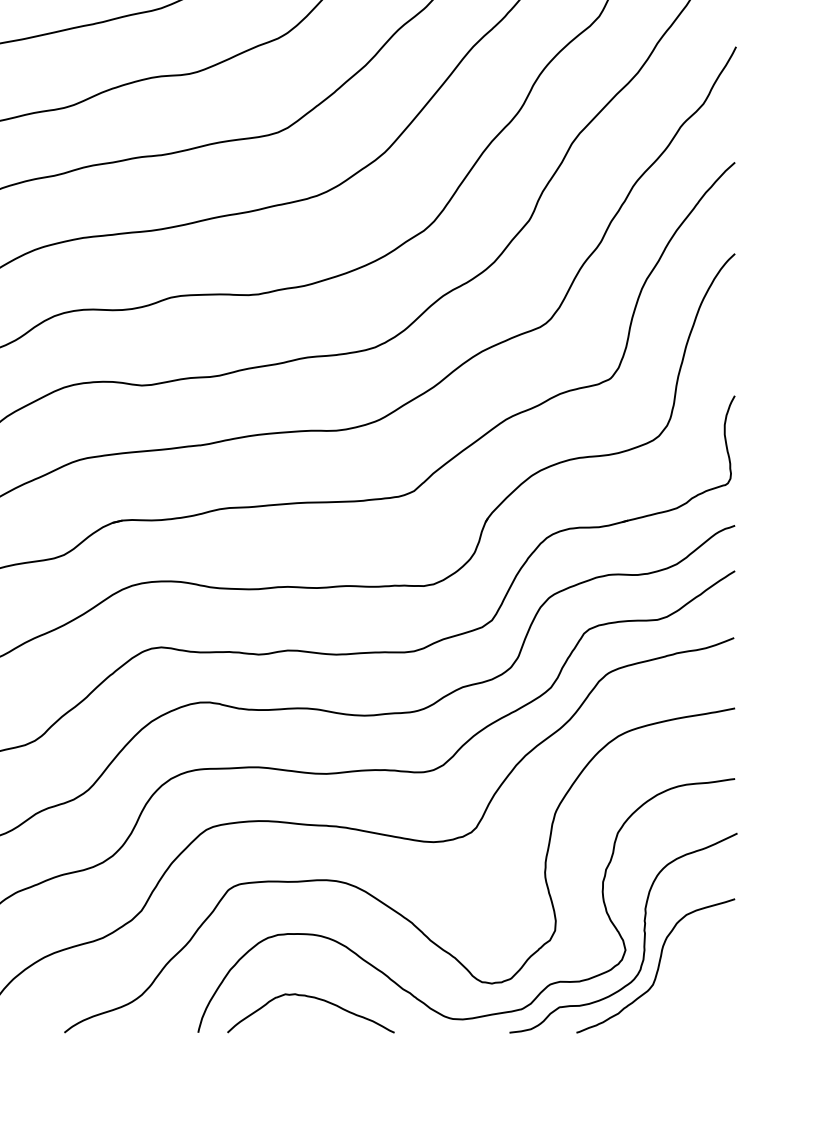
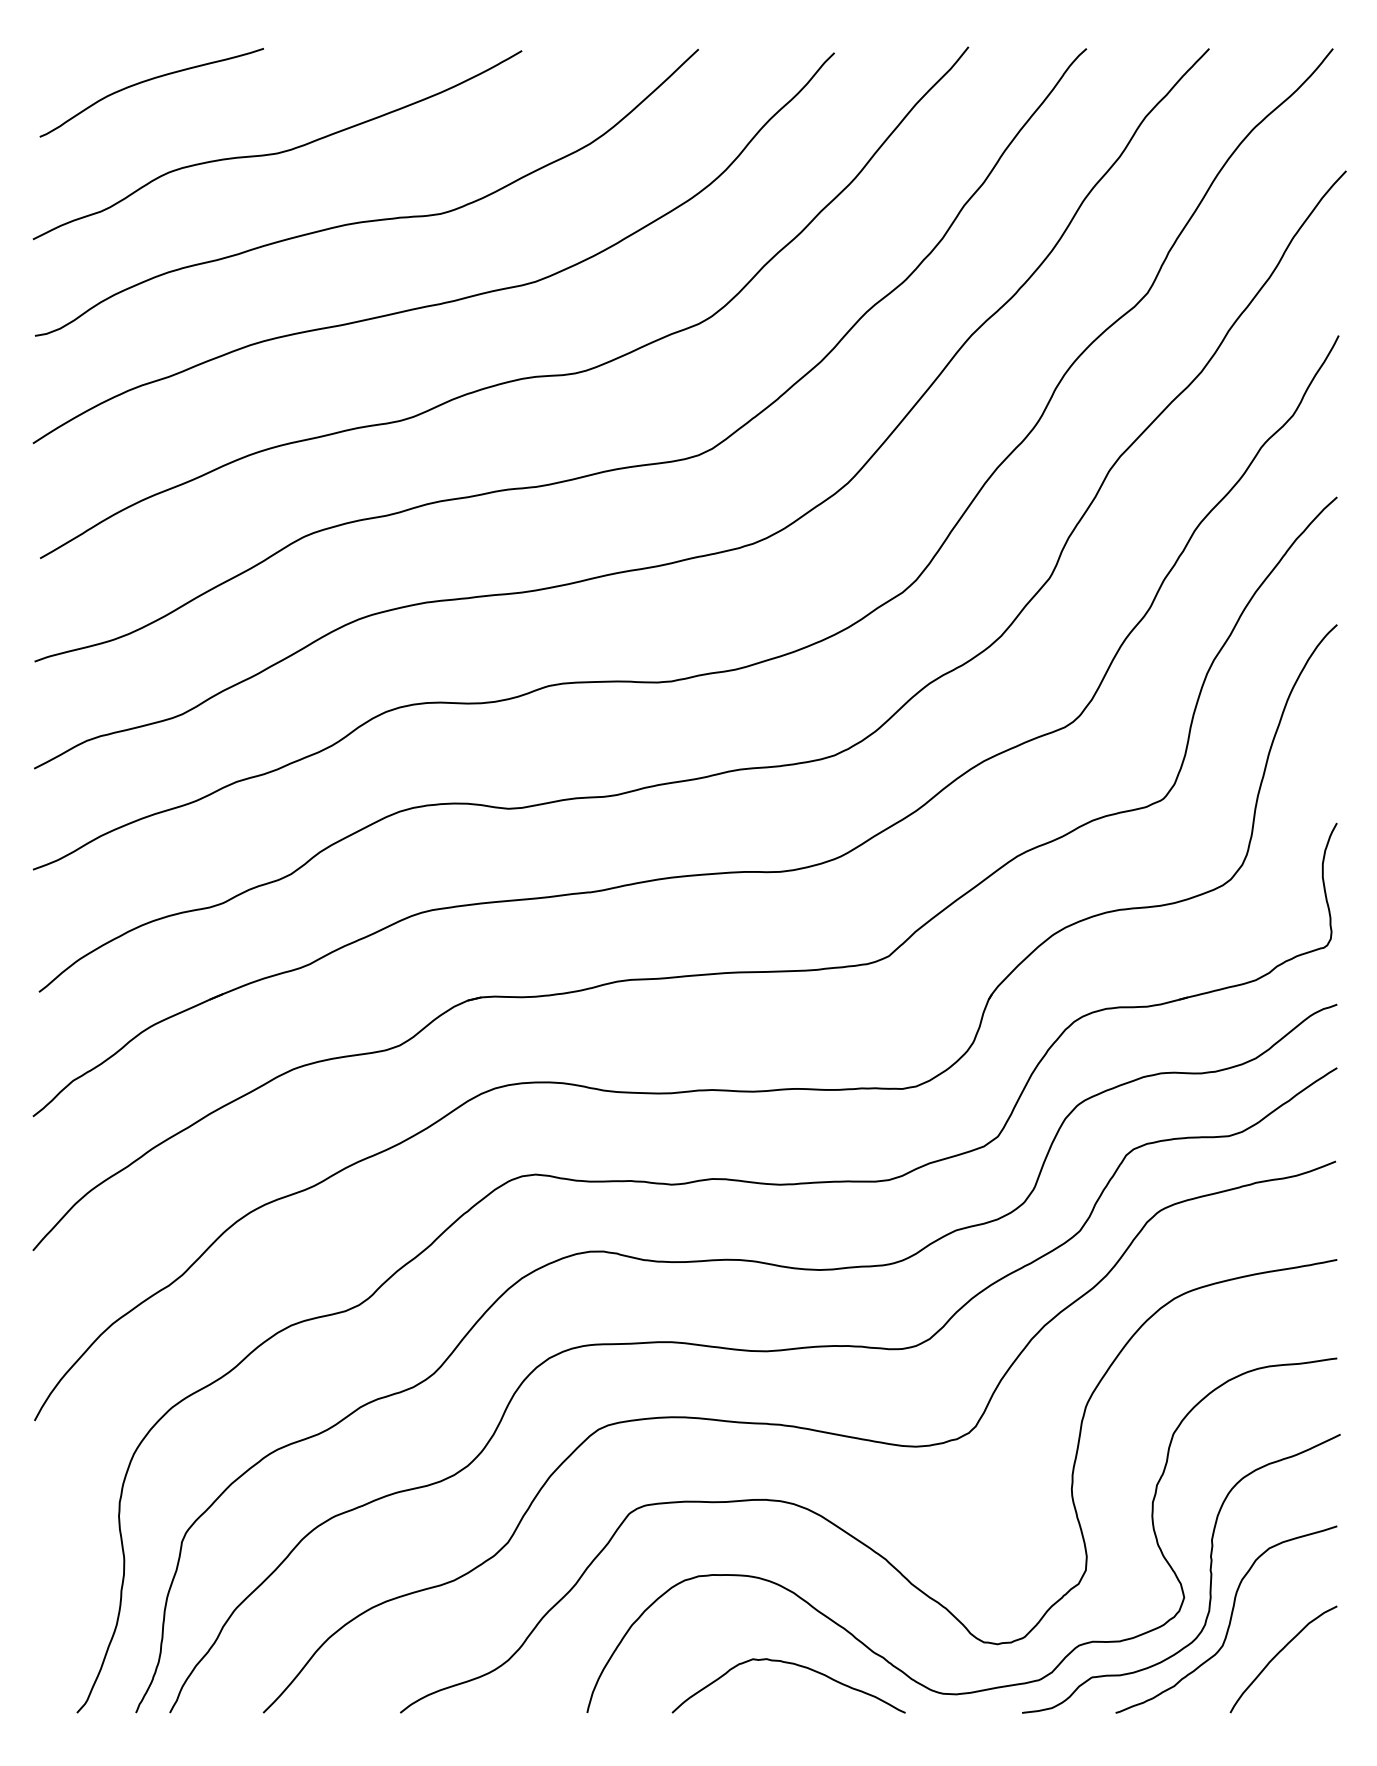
curve: (693, 990) -> (1278, 1654), added
curve: (312, 998) -> (790, 1664), moved

